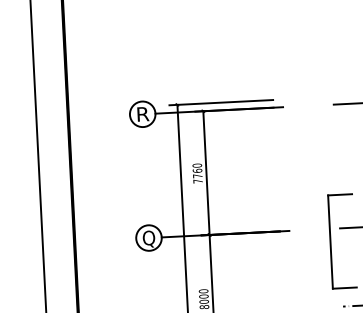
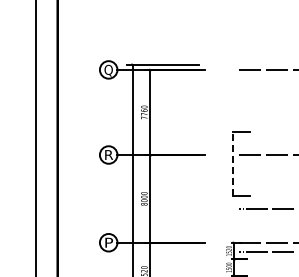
text: (142, 115) -> (108, 70), R -> Q
text: (148, 238) -> (108, 155), Q -> R
line: (331, 241) -> (233, 163), solid -> dashed

